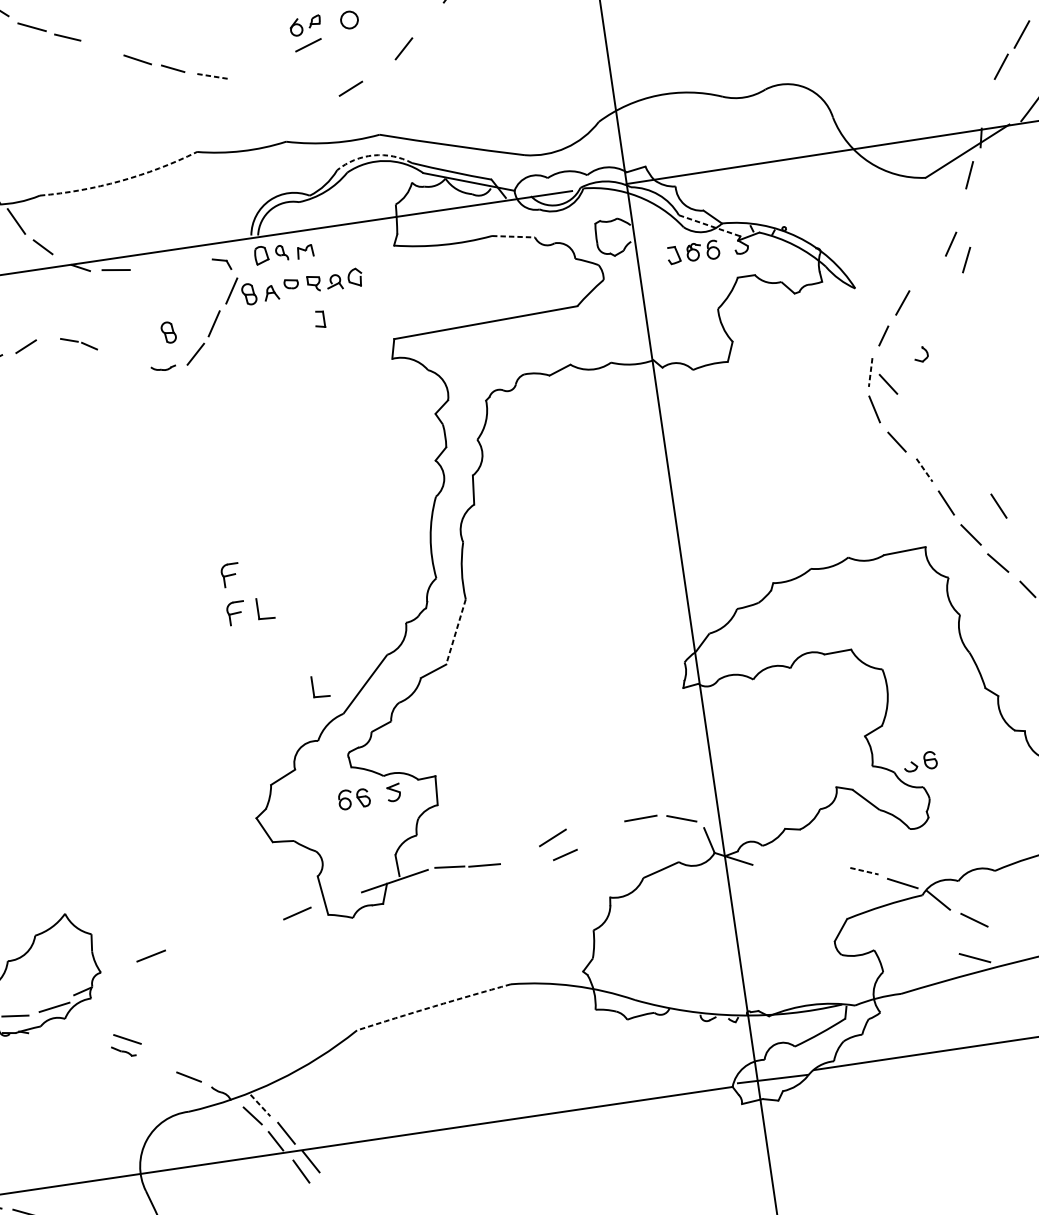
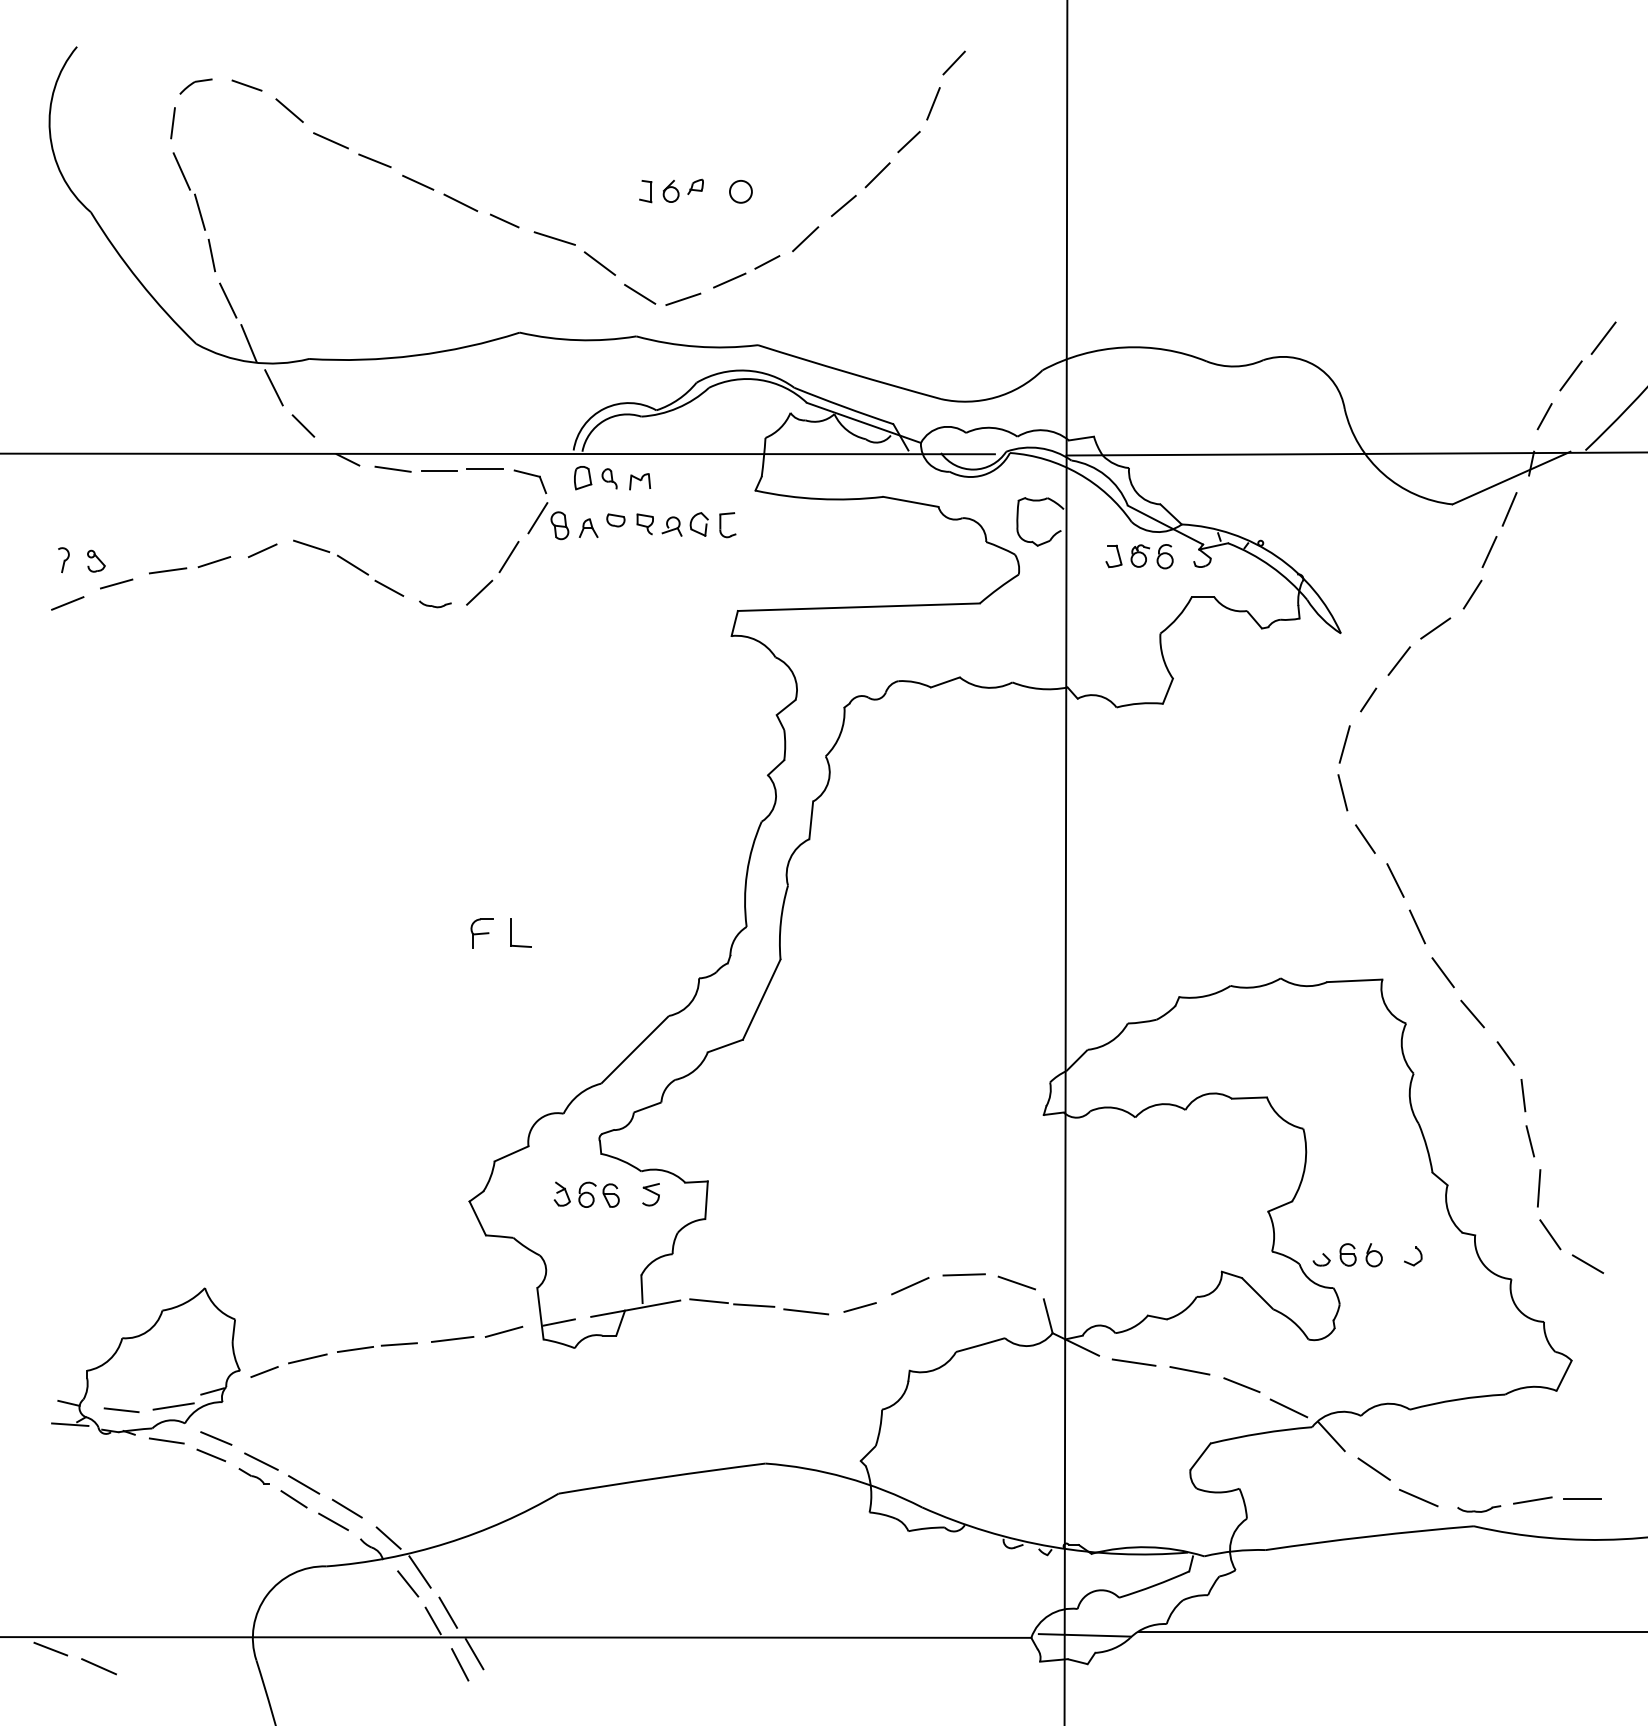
line: (429, 18) -> (843, 205), added
line: (308, 44) -> (683, 298), moved
line: (103, 49) -> (418, 182), added
line: (377, 70) -> (767, 262), added
line: (213, 76) -> (555, 238), dashed -> solid
line: (250, 90) -> (599, 263), added
line: (985, 100) -> (1544, 416), added
line: (284, 108) -> (640, 293), added
arc: (373, 155) -> (746, 370), dashed -> solid
arc: (120, 181) -> (415, 355), dashed -> solid
line: (709, 226) -> (1165, 525), dashed -> solid
line: (513, 236) -> (911, 501), dashed -> solid
line: (186, 259) -> (485, 469), added
line: (966, 259) -> (1489, 551), moved
part: (222, 263) -> (530, 481), size x1.43
line: (151, 265) -> (439, 470), added
line: (926, 274) -> (1435, 628), added
part: (376, 275) -> (727, 525), added
part: (319, 319) -> (645, 191), moved
part: (168, 332) -> (448, 559), removed
part: (79, 344) -> (331, 557), size x1.67
part: (925, 358) -> (1417, 1261), moved
line: (126, 360) -> (389, 587), added
line: (870, 372) -> (1344, 744), dashed -> solid
line: (888, 383) -> (1365, 762), removed
line: (924, 470) -> (1395, 880), dashed -> solid
line: (998, 505) -> (1483, 940), removed
part: (229, 575) -> (481, 883), removed
line: (455, 632) -> (761, 1000), dashed -> solid
part: (313, 687) -> (567, 1043), removed
part: (949, 757) -> (1373, 1255), added
part: (325, 801) -> (561, 1193), added
line: (553, 838) -> (910, 1286), moved
line: (525, 864) -> (806, 1311), added
line: (822, 865) -> (1189, 1370), added
line: (779, 866) -> (1133, 1362), added
line: (864, 871) -> (1241, 1385), dashed -> solid
line: (337, 900) -> (558, 1322), added
line: (258, 924) -> (452, 1338), added
line: (218, 934) -> (398, 1344), added
line: (186, 942) -> (355, 1348), added
line: (974, 957) -> (1418, 1497), moved
line: (119, 971) -> (264, 1372), added
arc: (433, 1006) -> (661, 1477), dashed -> solid
line: (90, 1026) -> (216, 1438), added
line: (52, 1034) -> (166, 1440), added
line: (88, 1040) -> (211, 1455), added
line: (162, 1051) -> (304, 1484), added
line: (156, 1064) -> (293, 1499), added
line: (197, 1065) -> (346, 1508), added
line: (232, 1082) -> (388, 1537), added
line: (260, 1105) -> (420, 1572), dashed -> solid

